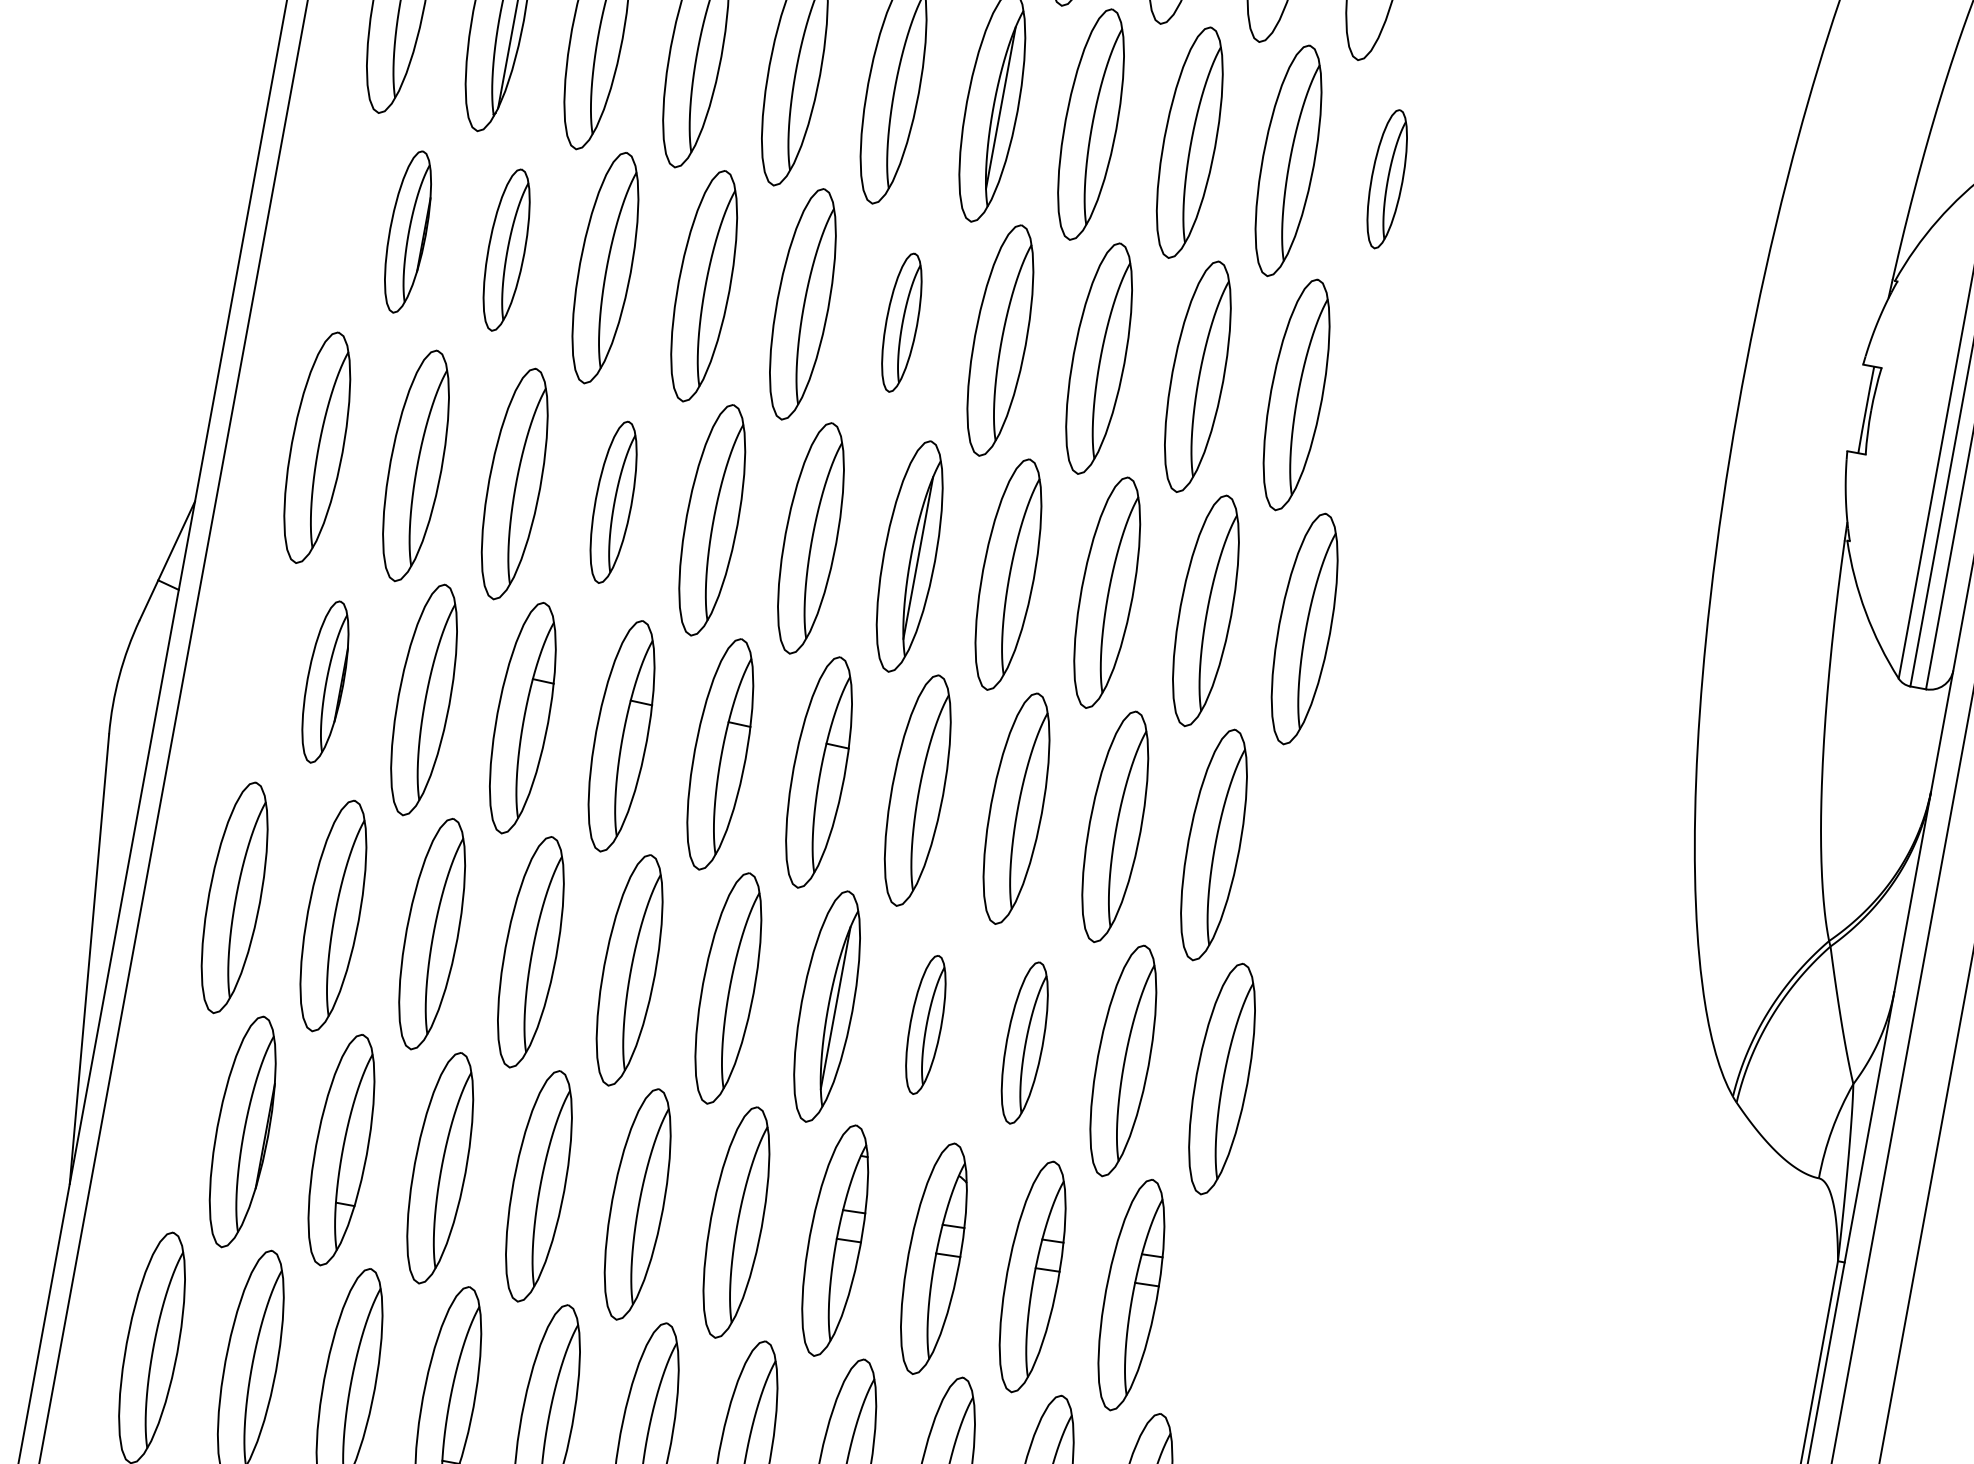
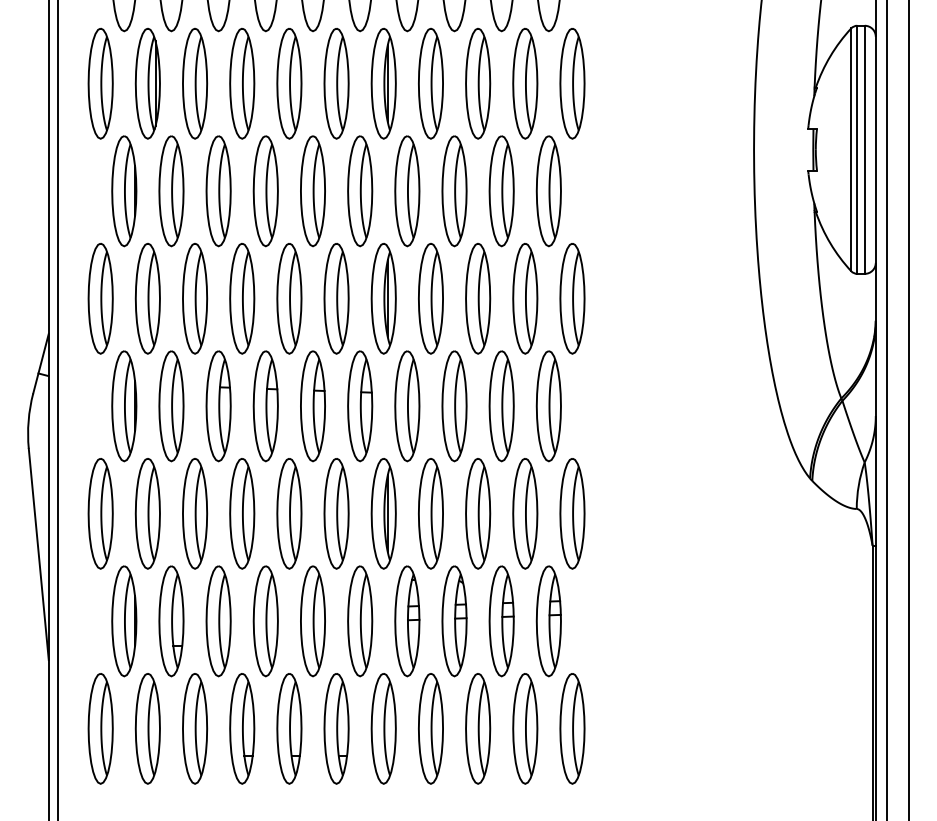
part: (1387, 178) -> (572, 83), size x1.67
part: (408, 232) -> (124, 191), size x1.43
part: (506, 250) -> (171, 191), size x1.43
part: (902, 323) -> (360, 191), size x1.67
part: (614, 501) -> (242, 298), size x1.43
part: (325, 682) -> (124, 406), size x1.43
part: (925, 1024) -> (430, 513), size x1.67
part: (1025, 1042) -> (478, 513), size x1.43

